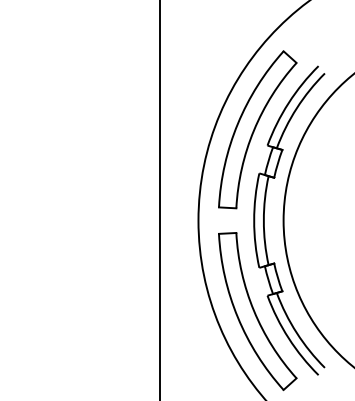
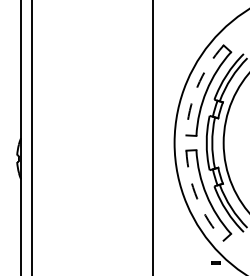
arc: (238, 124) -> (197, 87), solid -> dashed
arc: (238, 316) -> (197, 198), solid -> dashed

